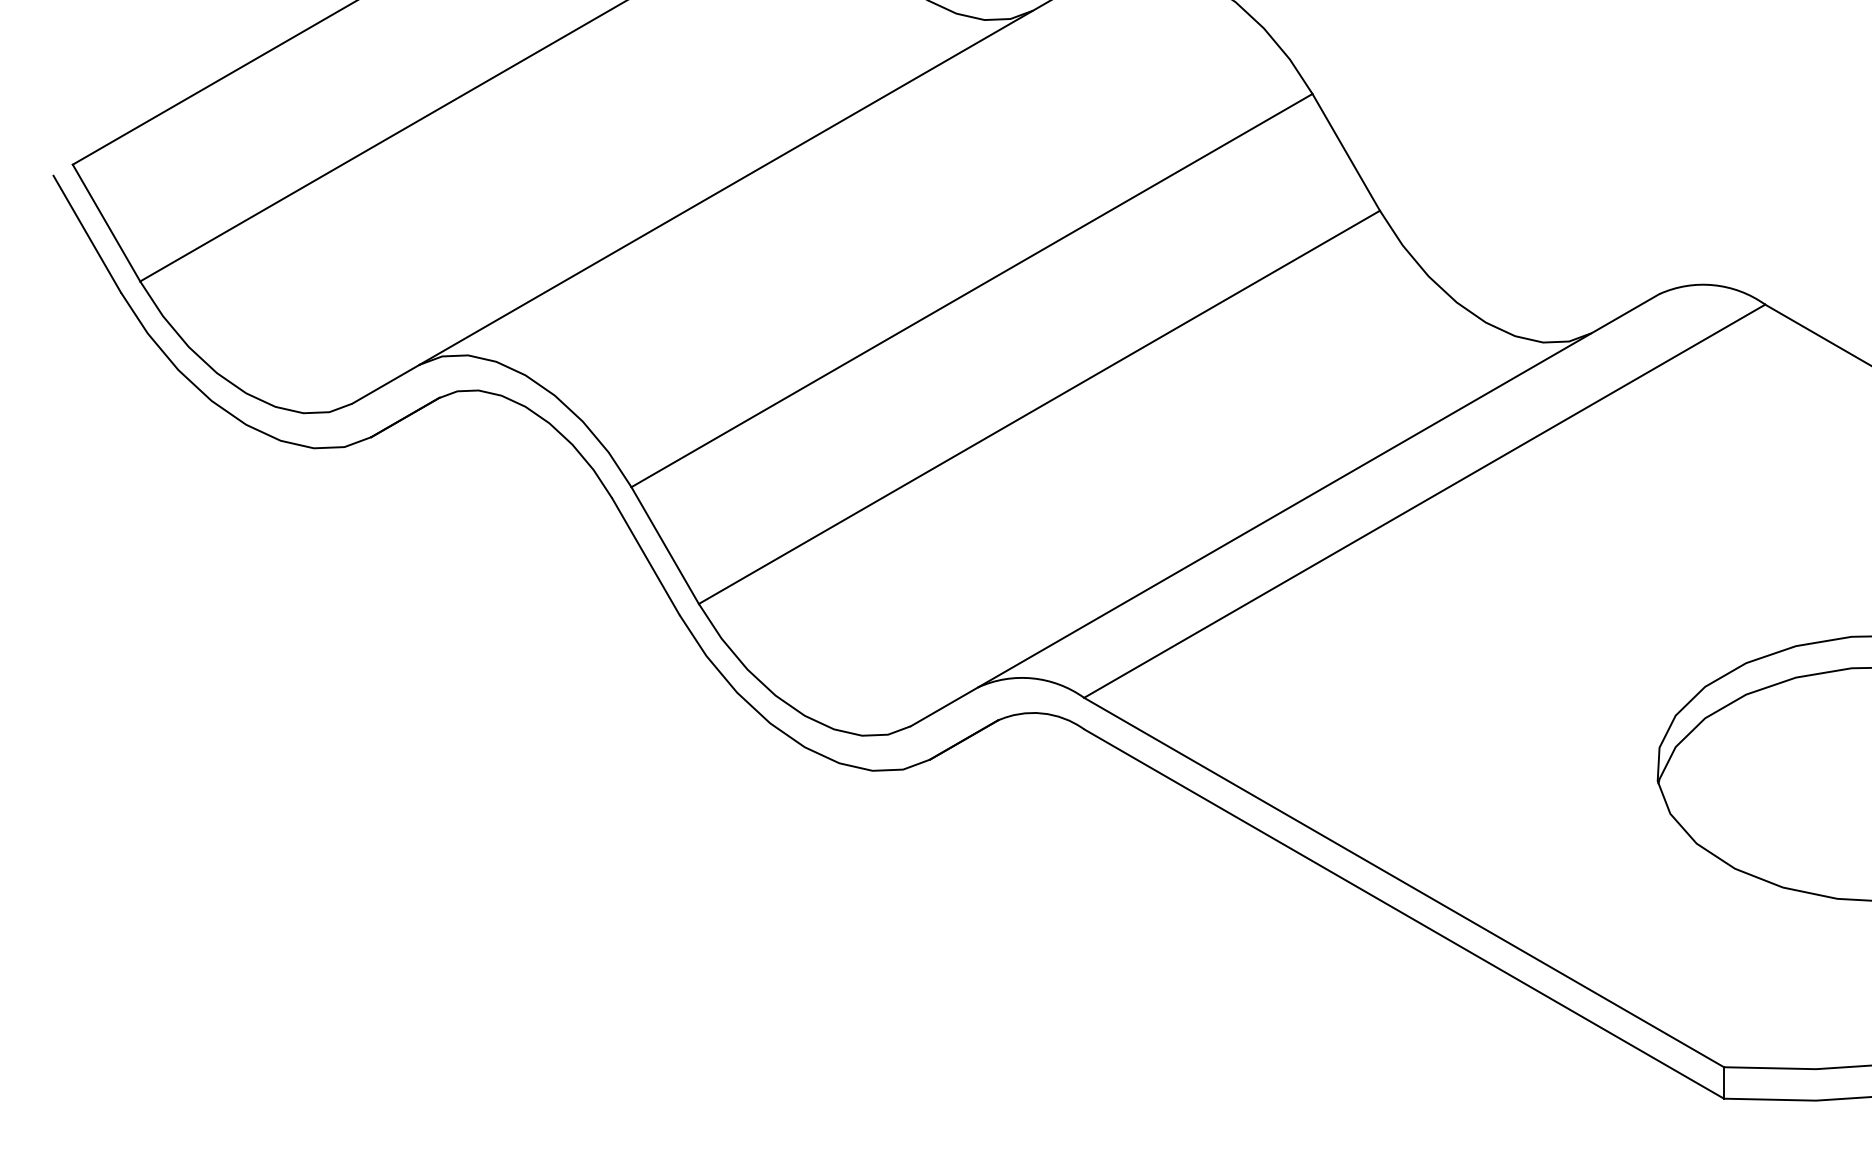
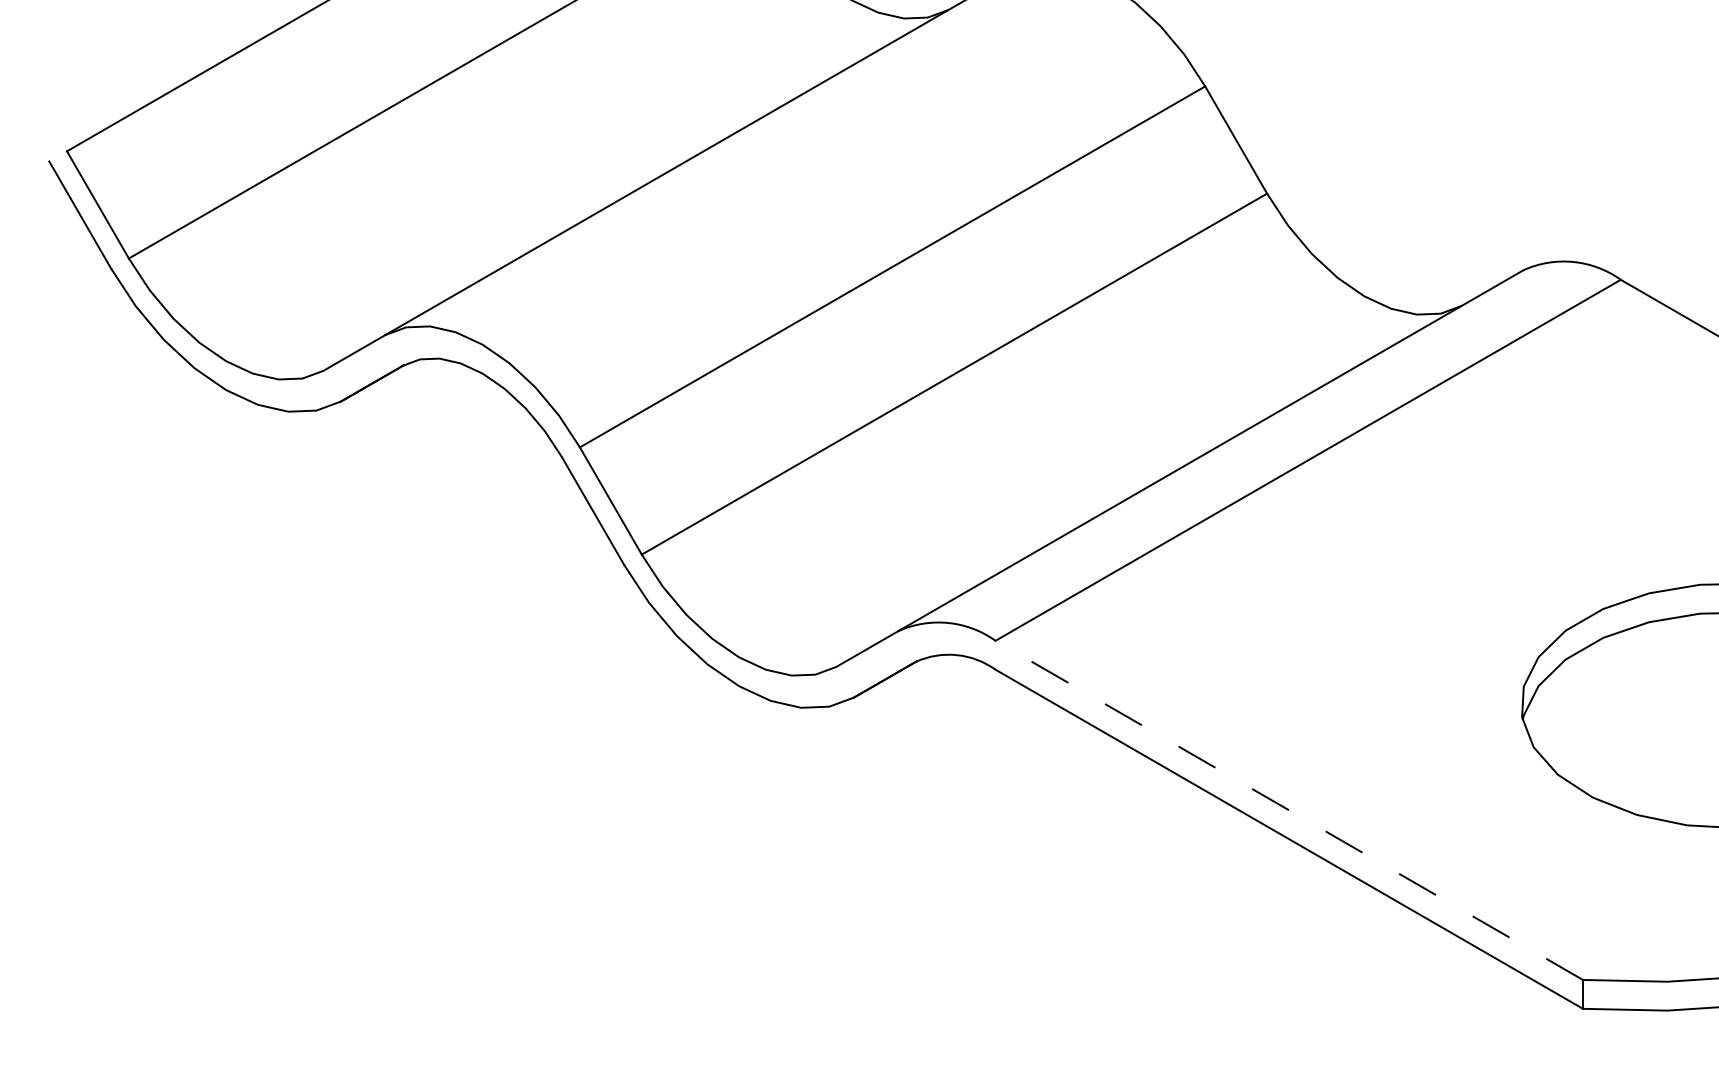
line: (1403, 882) -> (1288, 810), solid -> dashed

